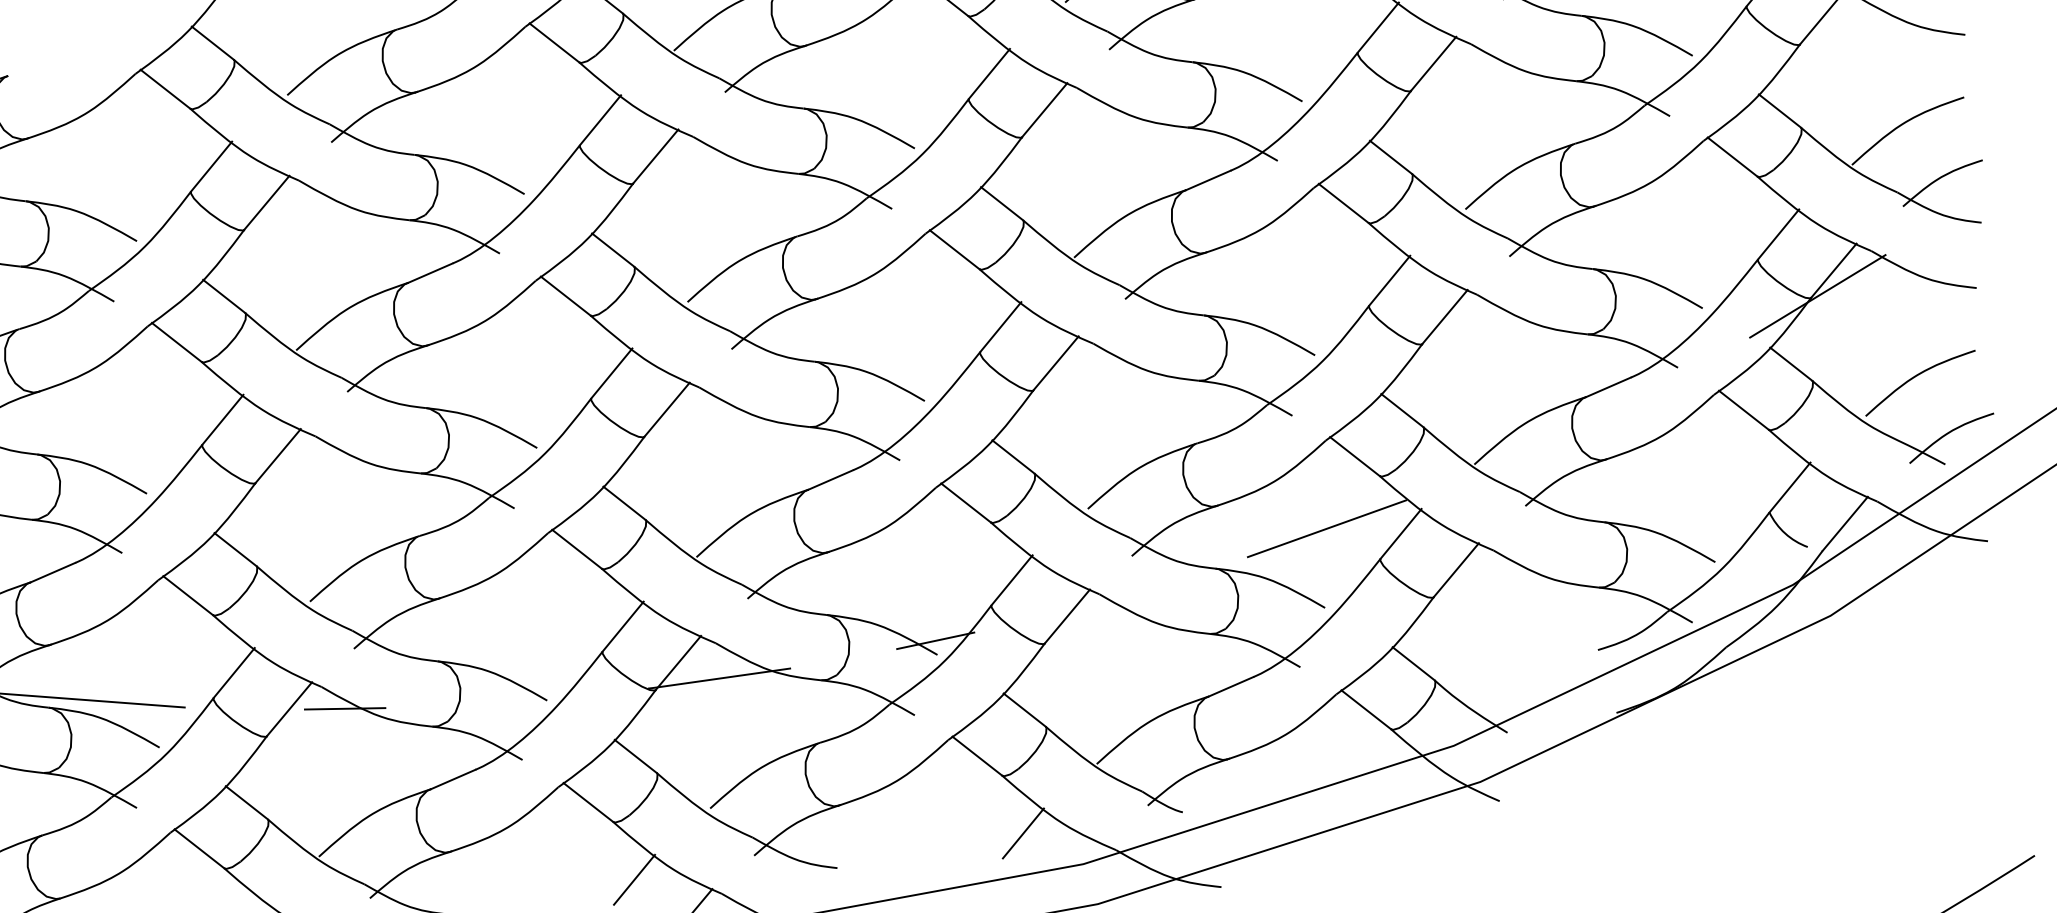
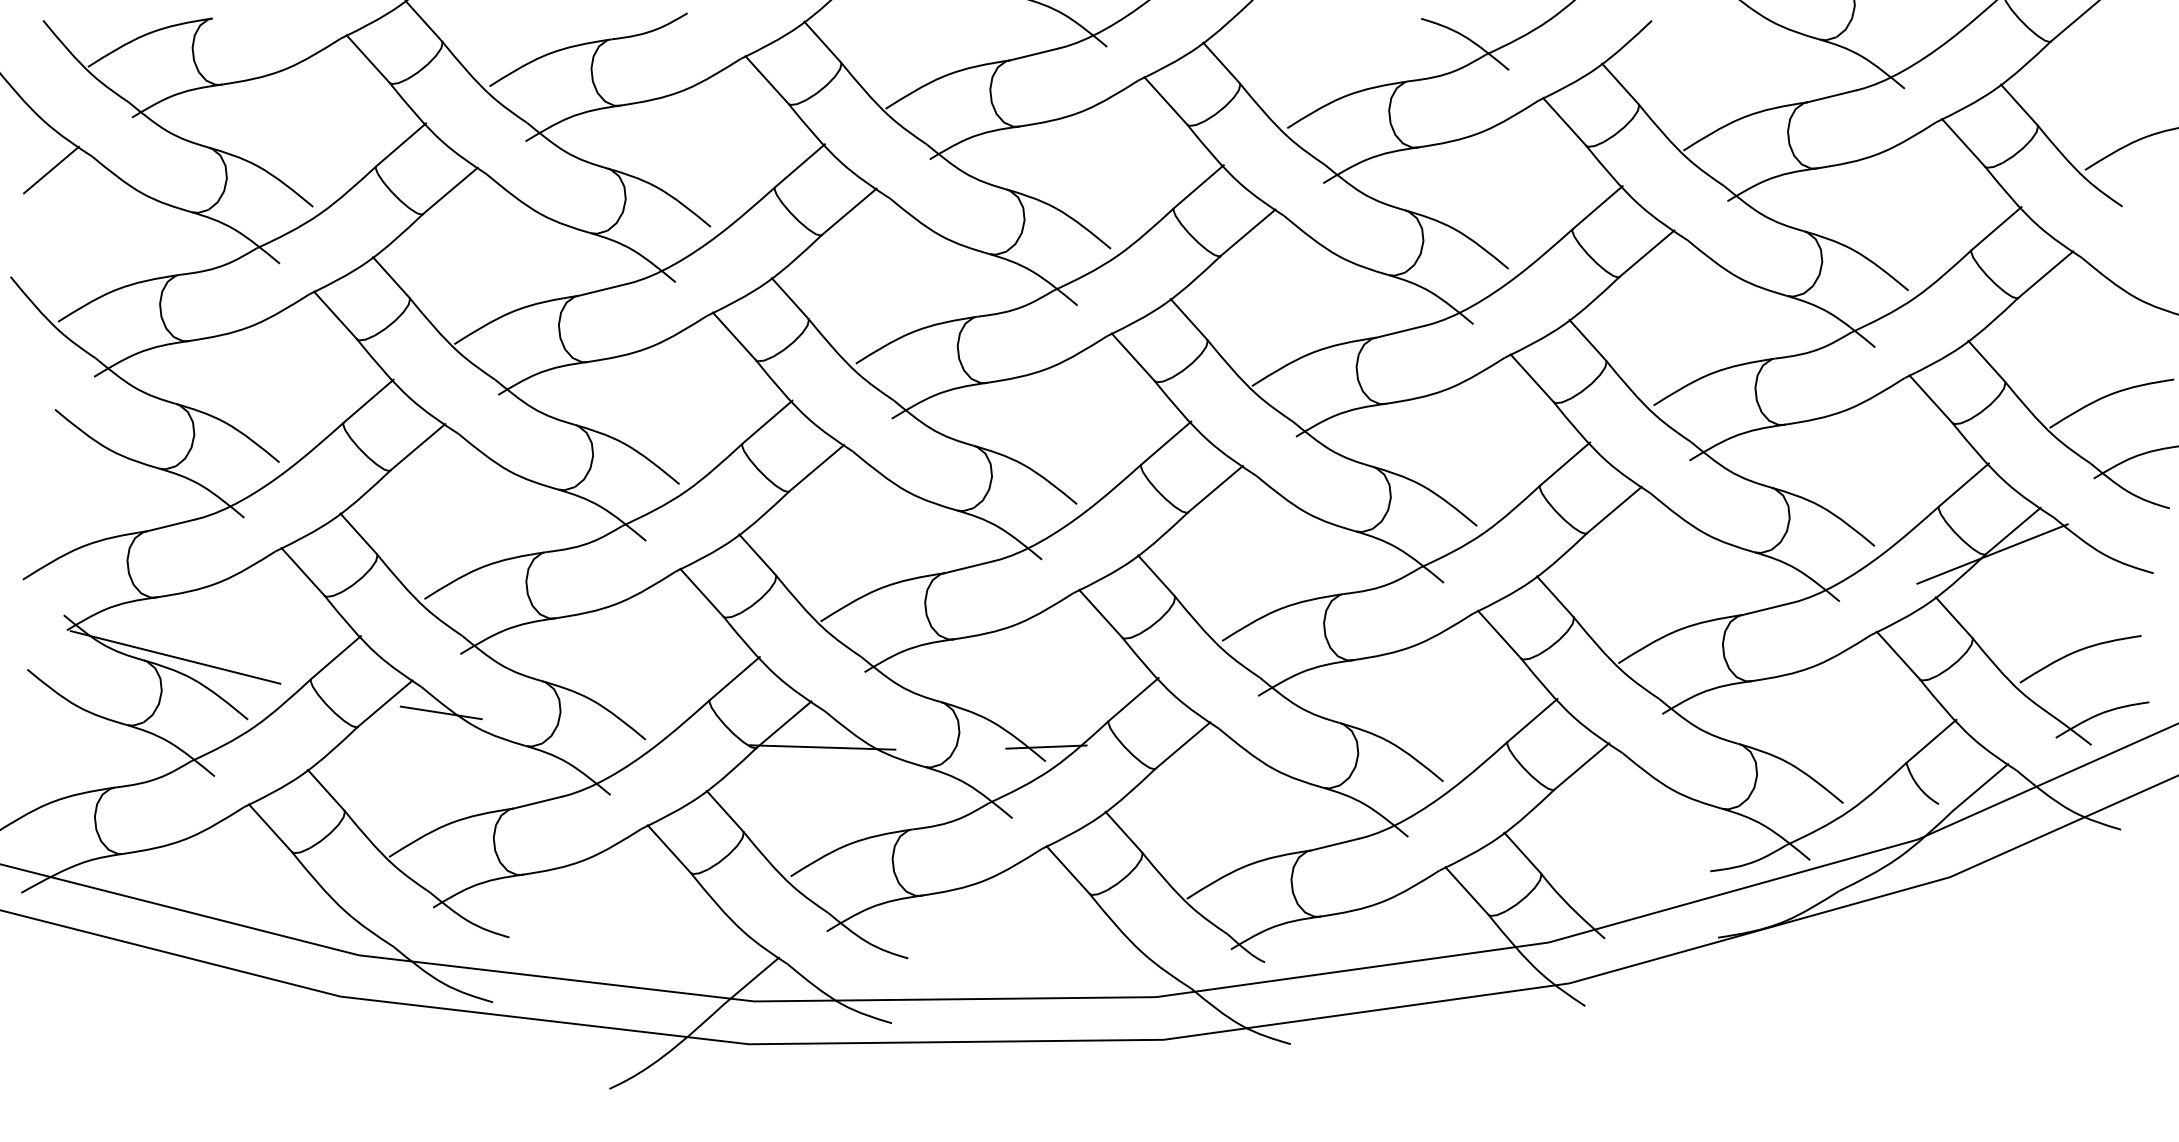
line: (1326, 528) -> (1458, 702), removed
line: (1023, 833) -> (1101, 955), removed
line: (634, 879) -> (702, 934), removed

